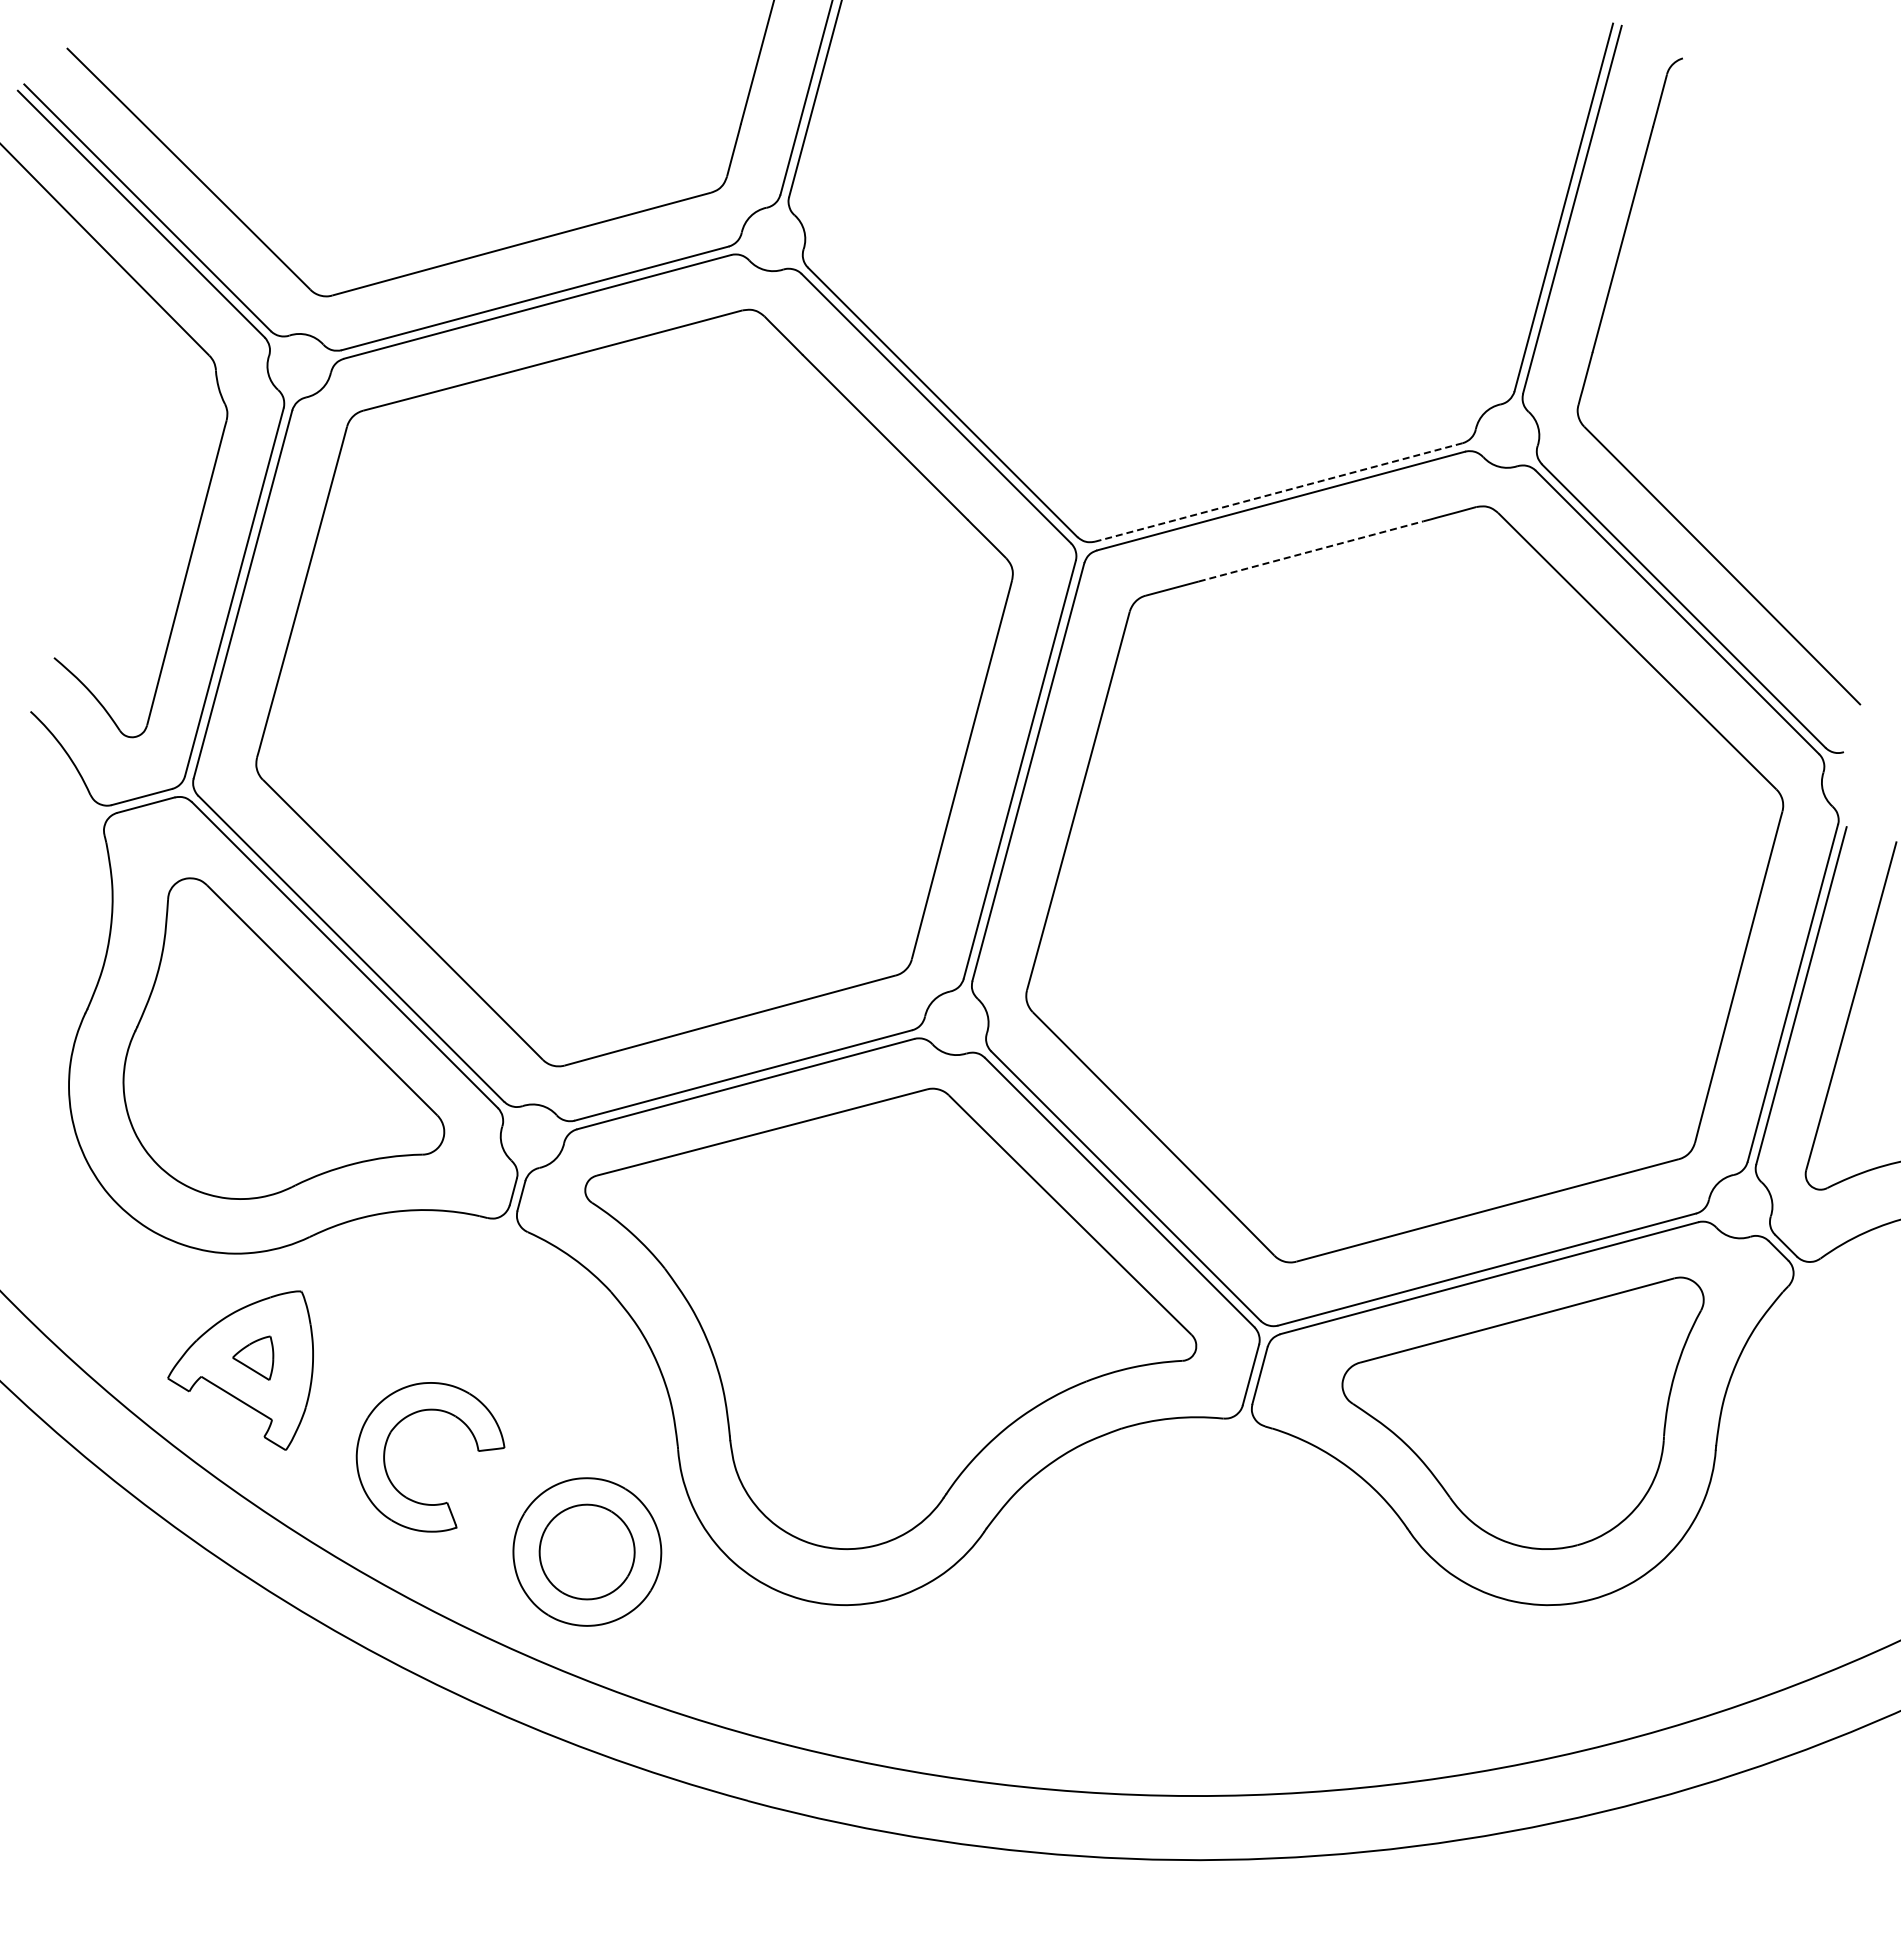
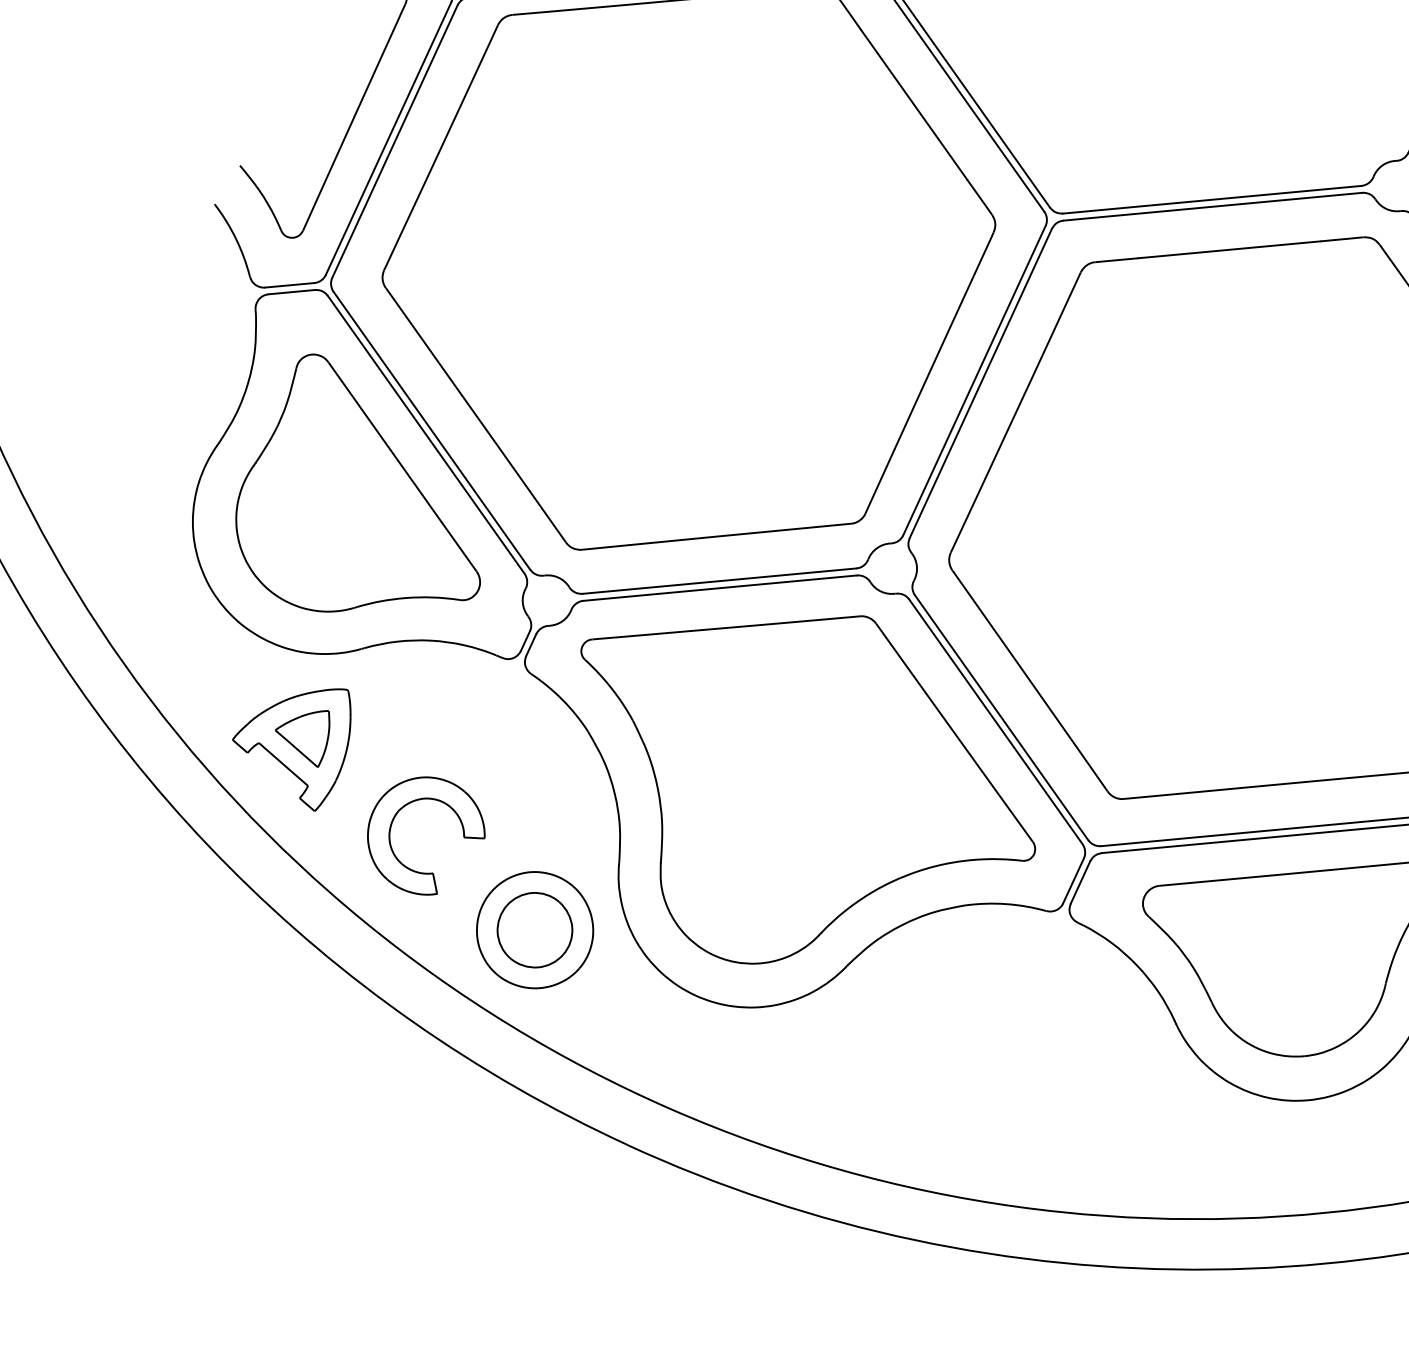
line: (1278, 492) -> (1211, 199), dashed -> solid
line: (1311, 551) -> (1229, 249), dashed -> solid
part: (252, 1358) -> (301, 735), size x1.67

